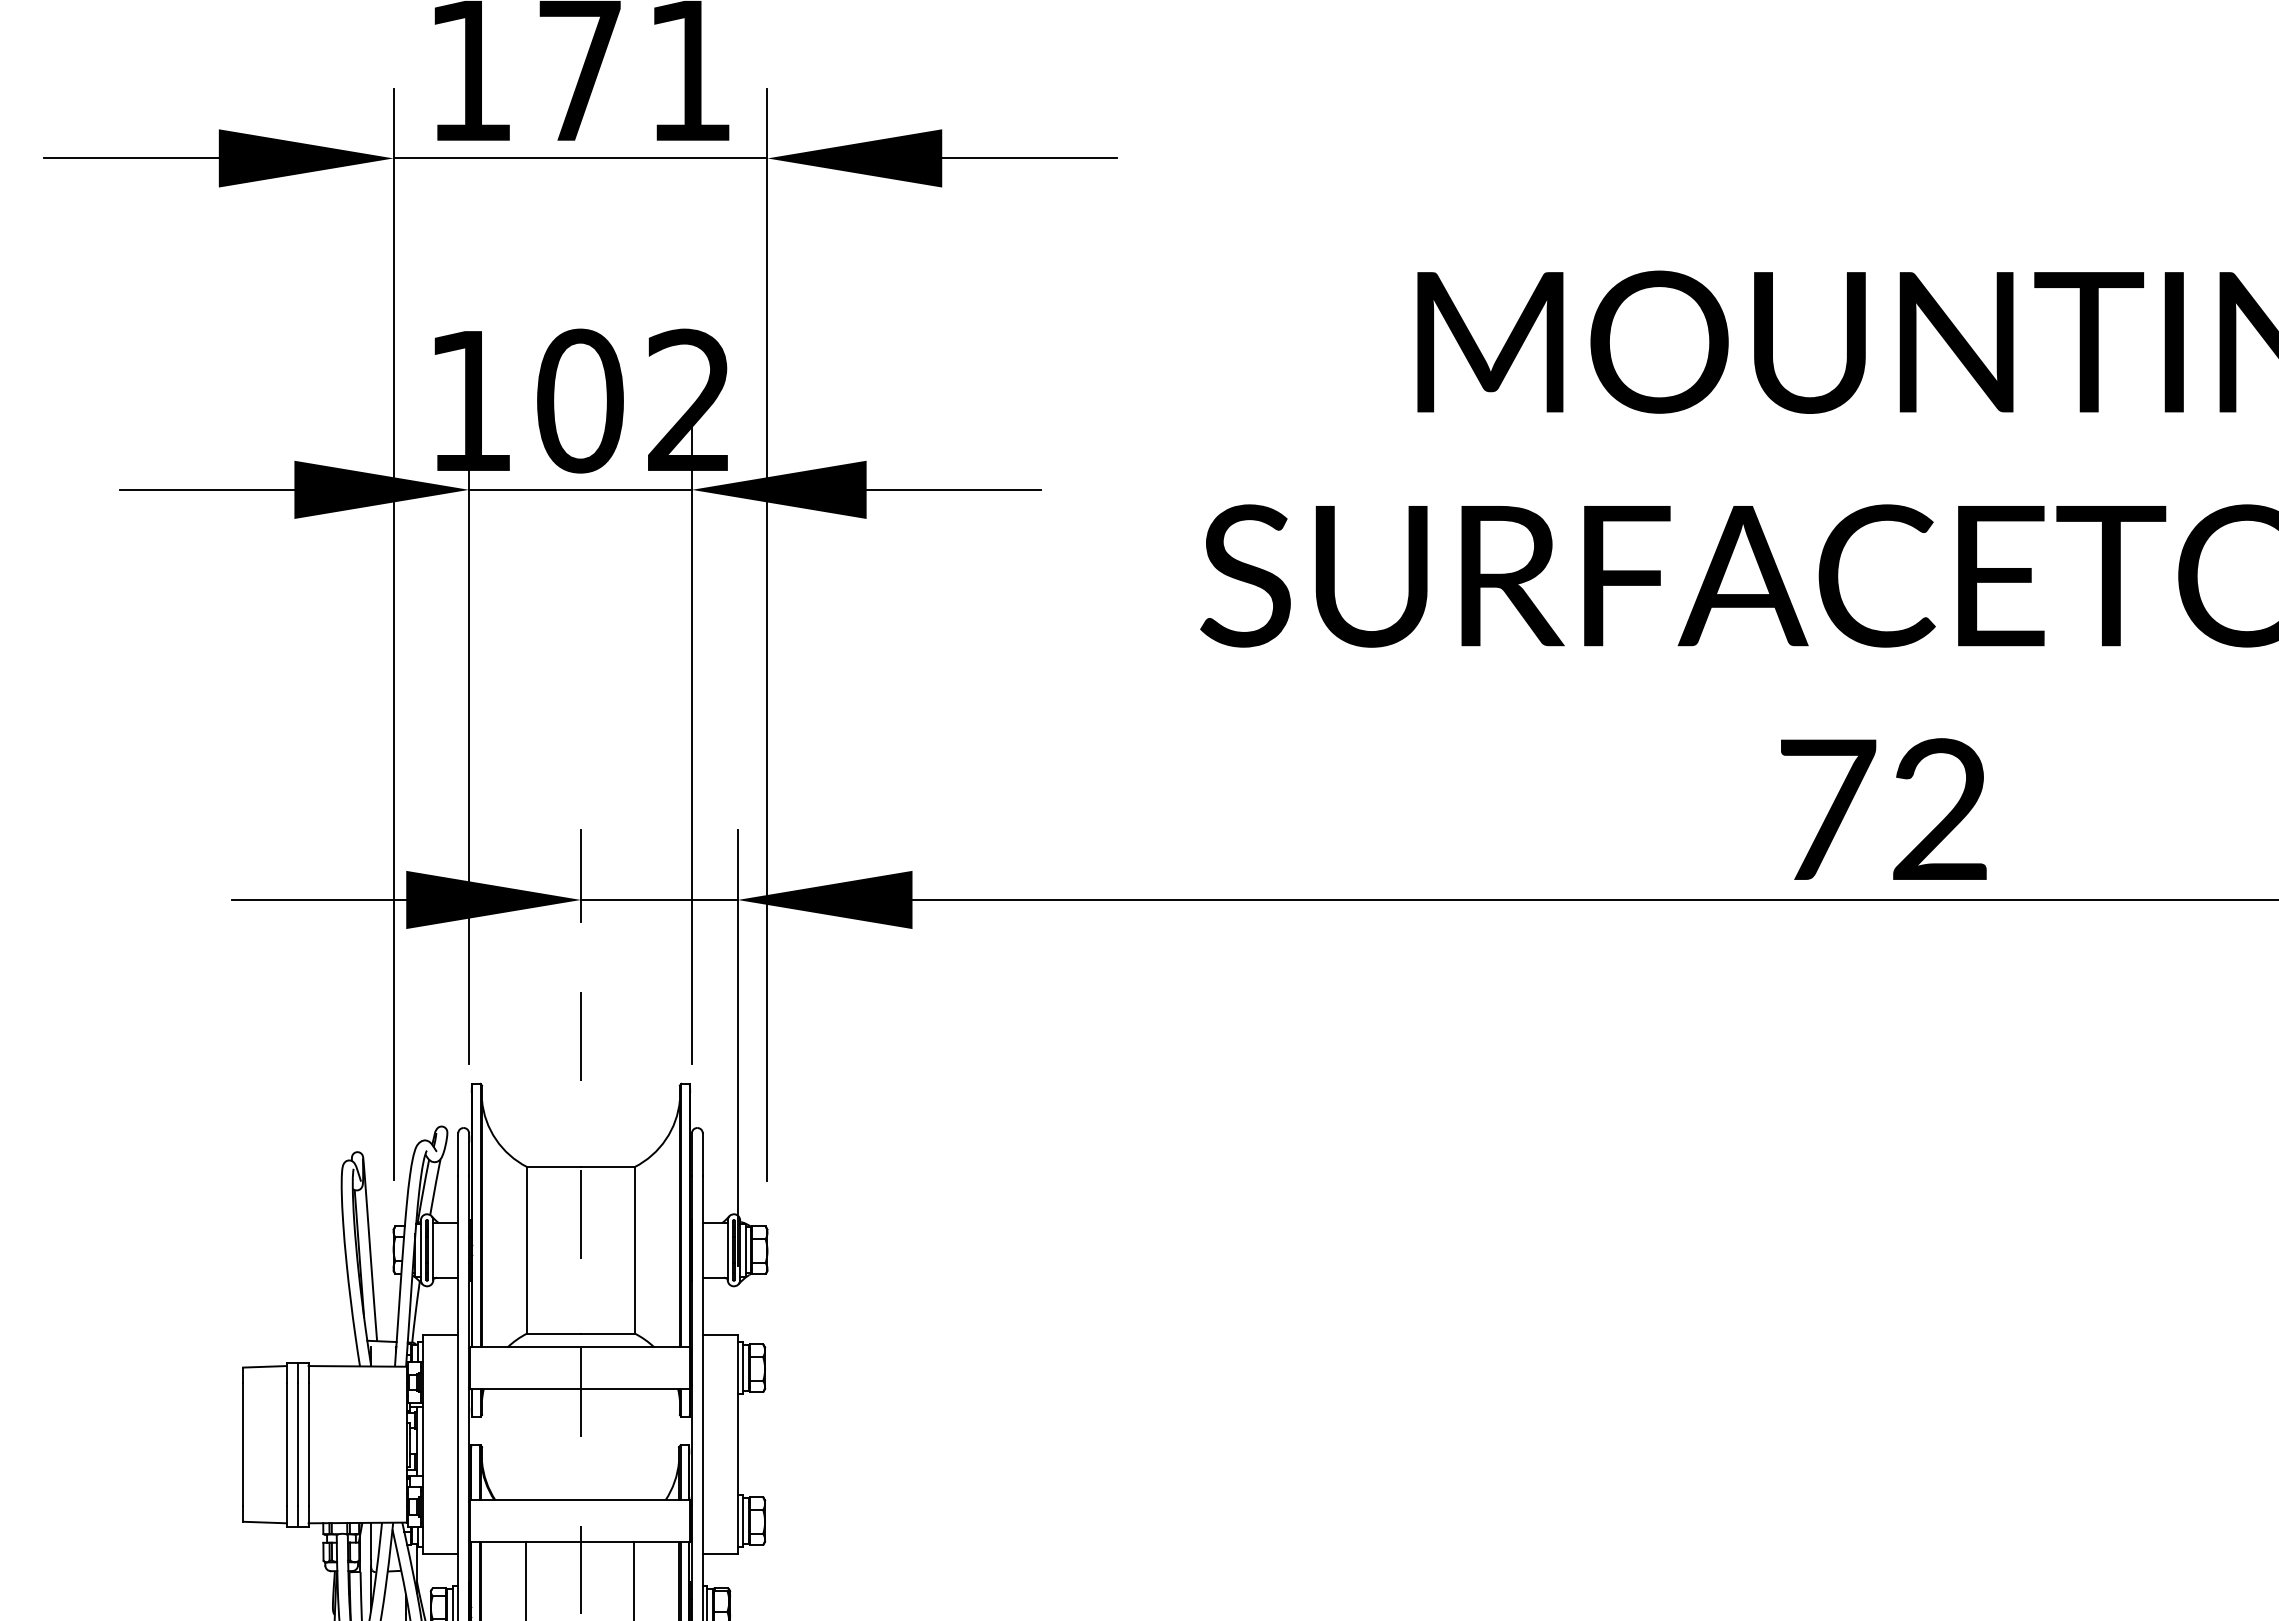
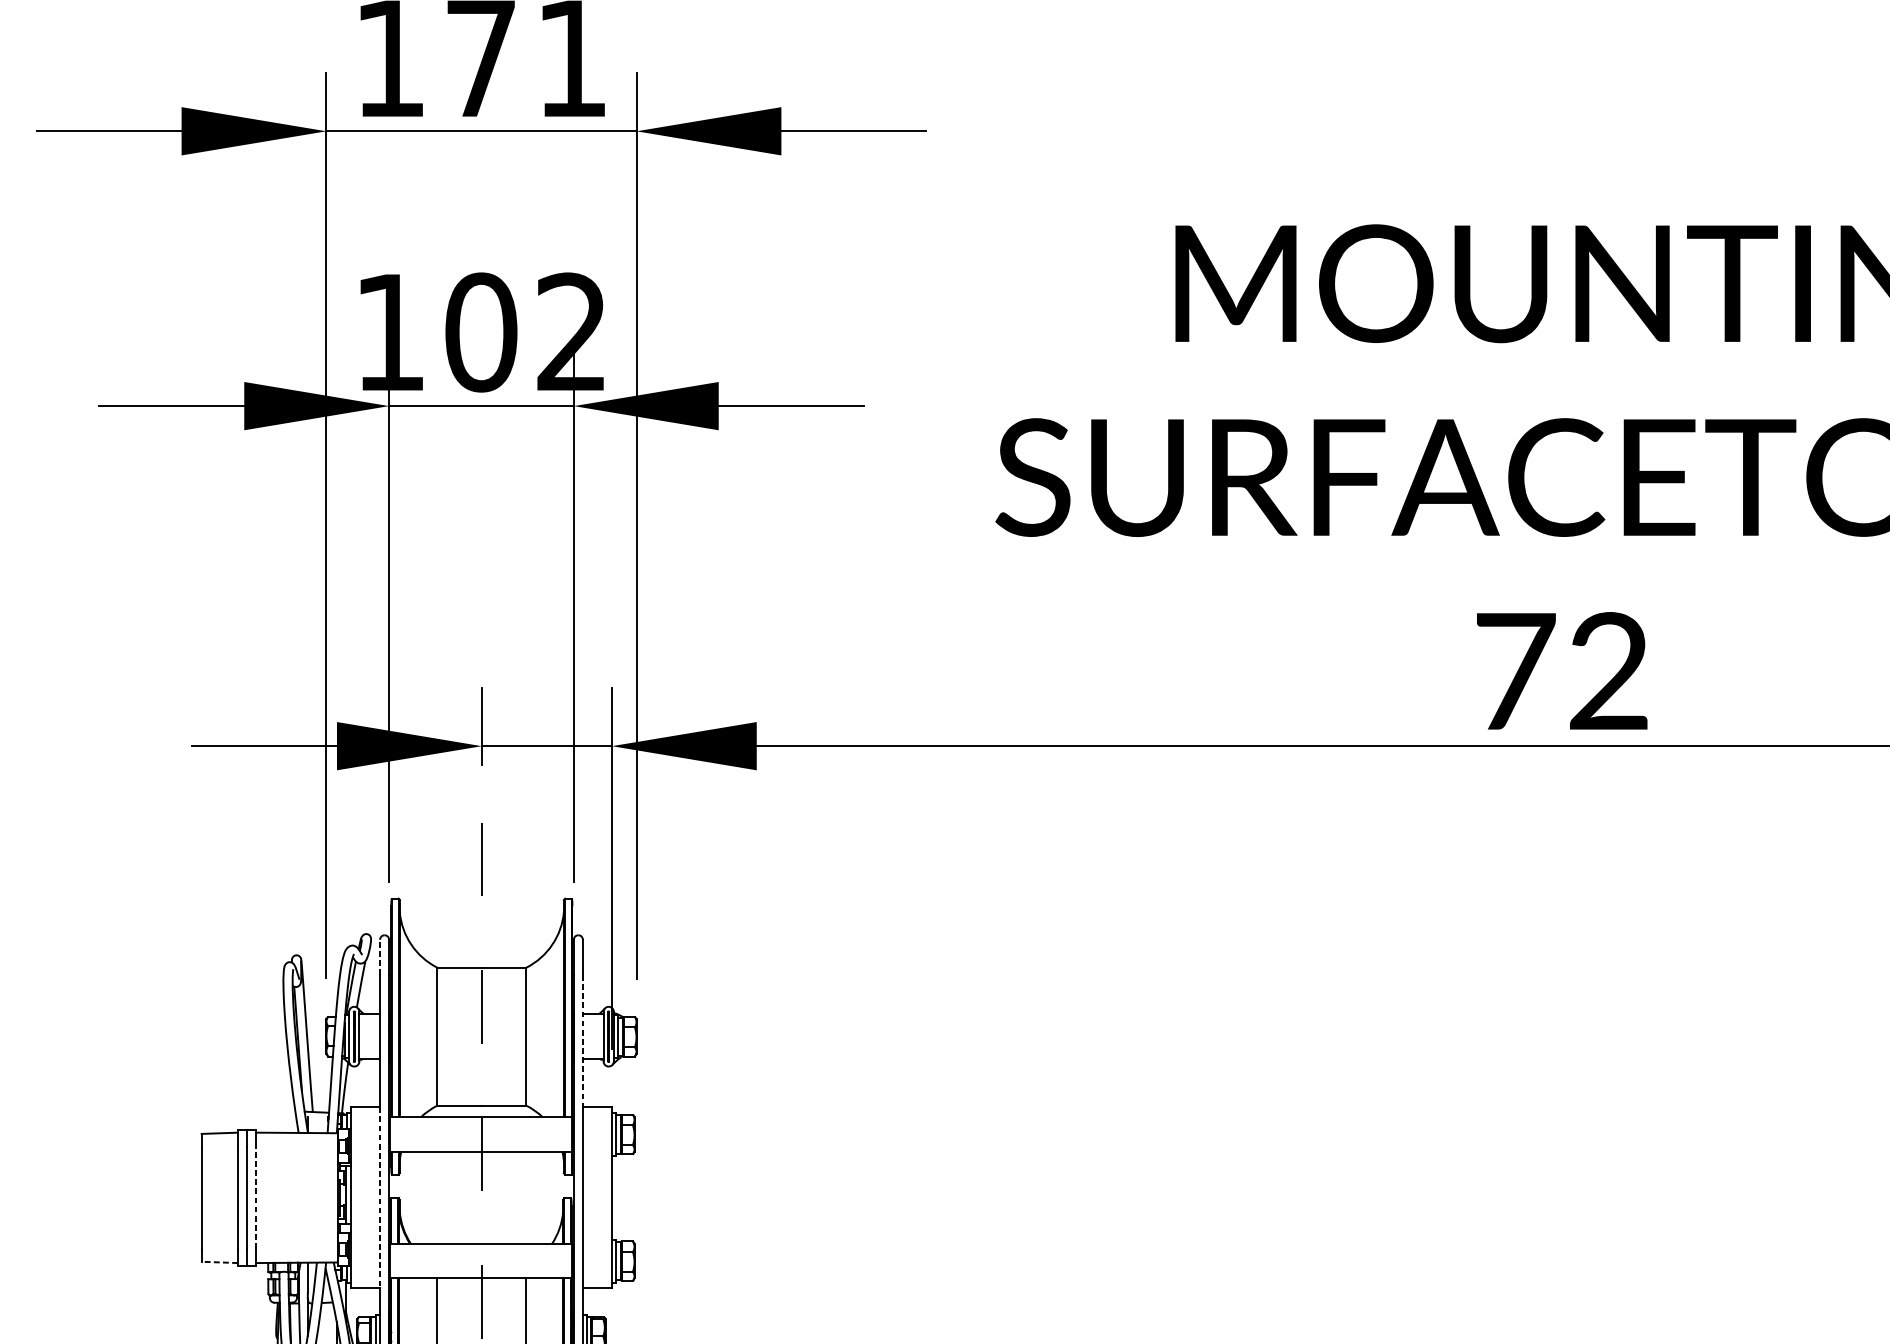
line: (458, 1154) -> (380, 957), solid -> dashed
line: (702, 1255) -> (582, 1040), solid -> dashed
line: (308, 1444) -> (255, 1197), solid -> dashed
line: (458, 1445) -> (380, 1198), solid -> dashed
line: (264, 1522) -> (219, 1262), solid -> dashed

